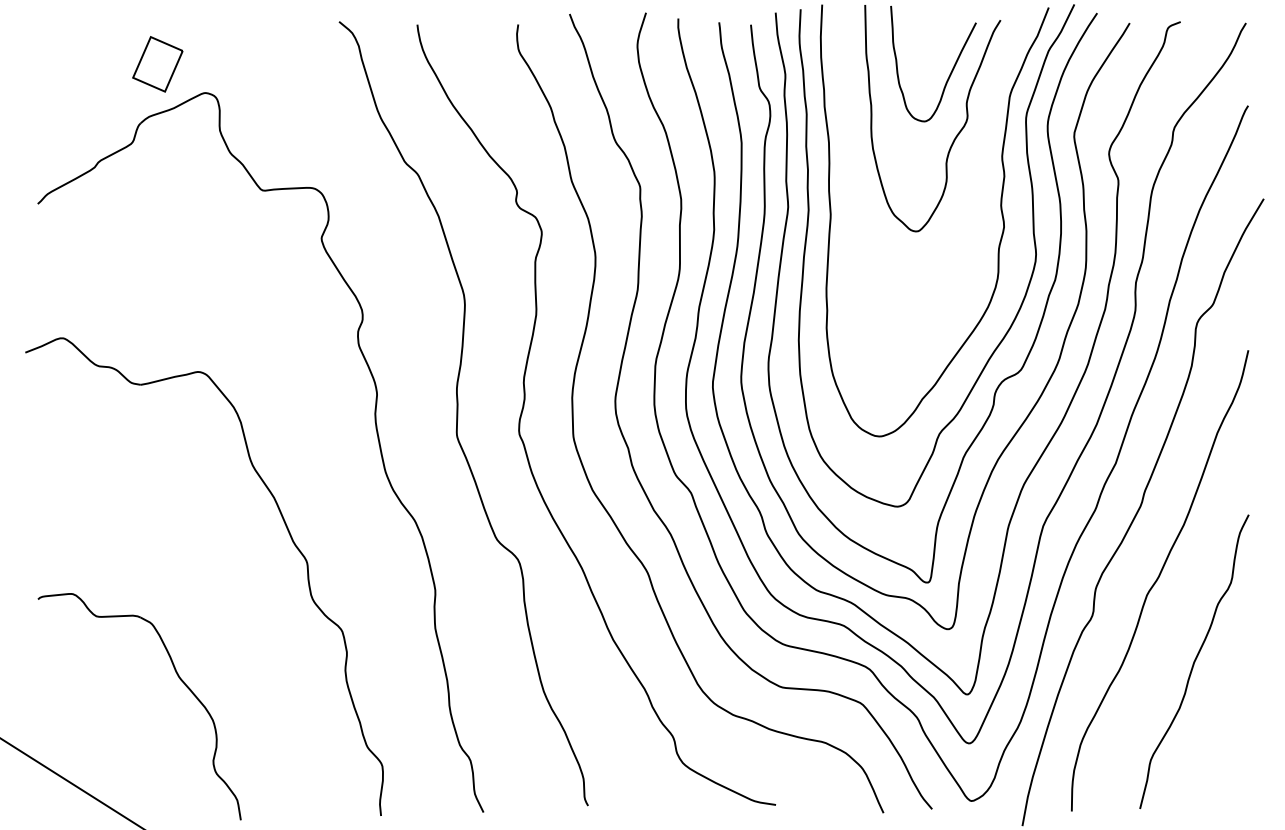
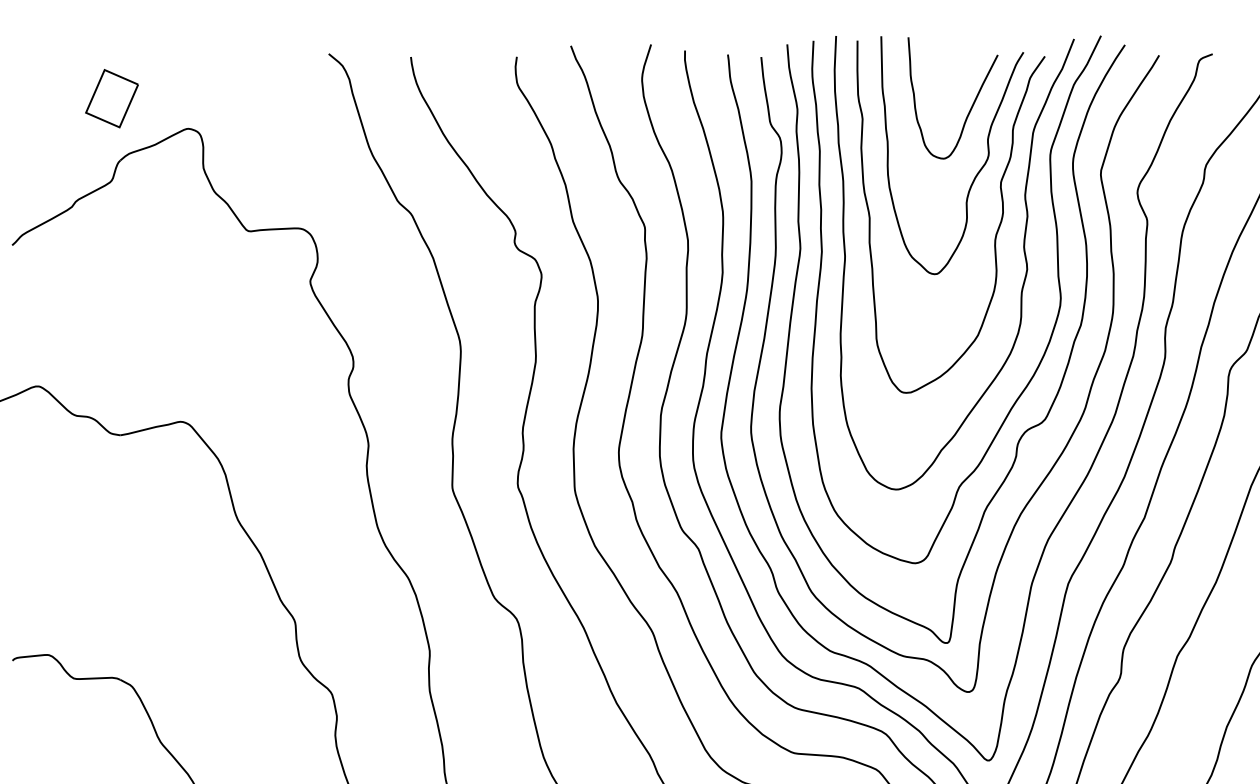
part: (157, 64) -> (111, 98), moved
curve: (974, 191) -> (996, 232), added

